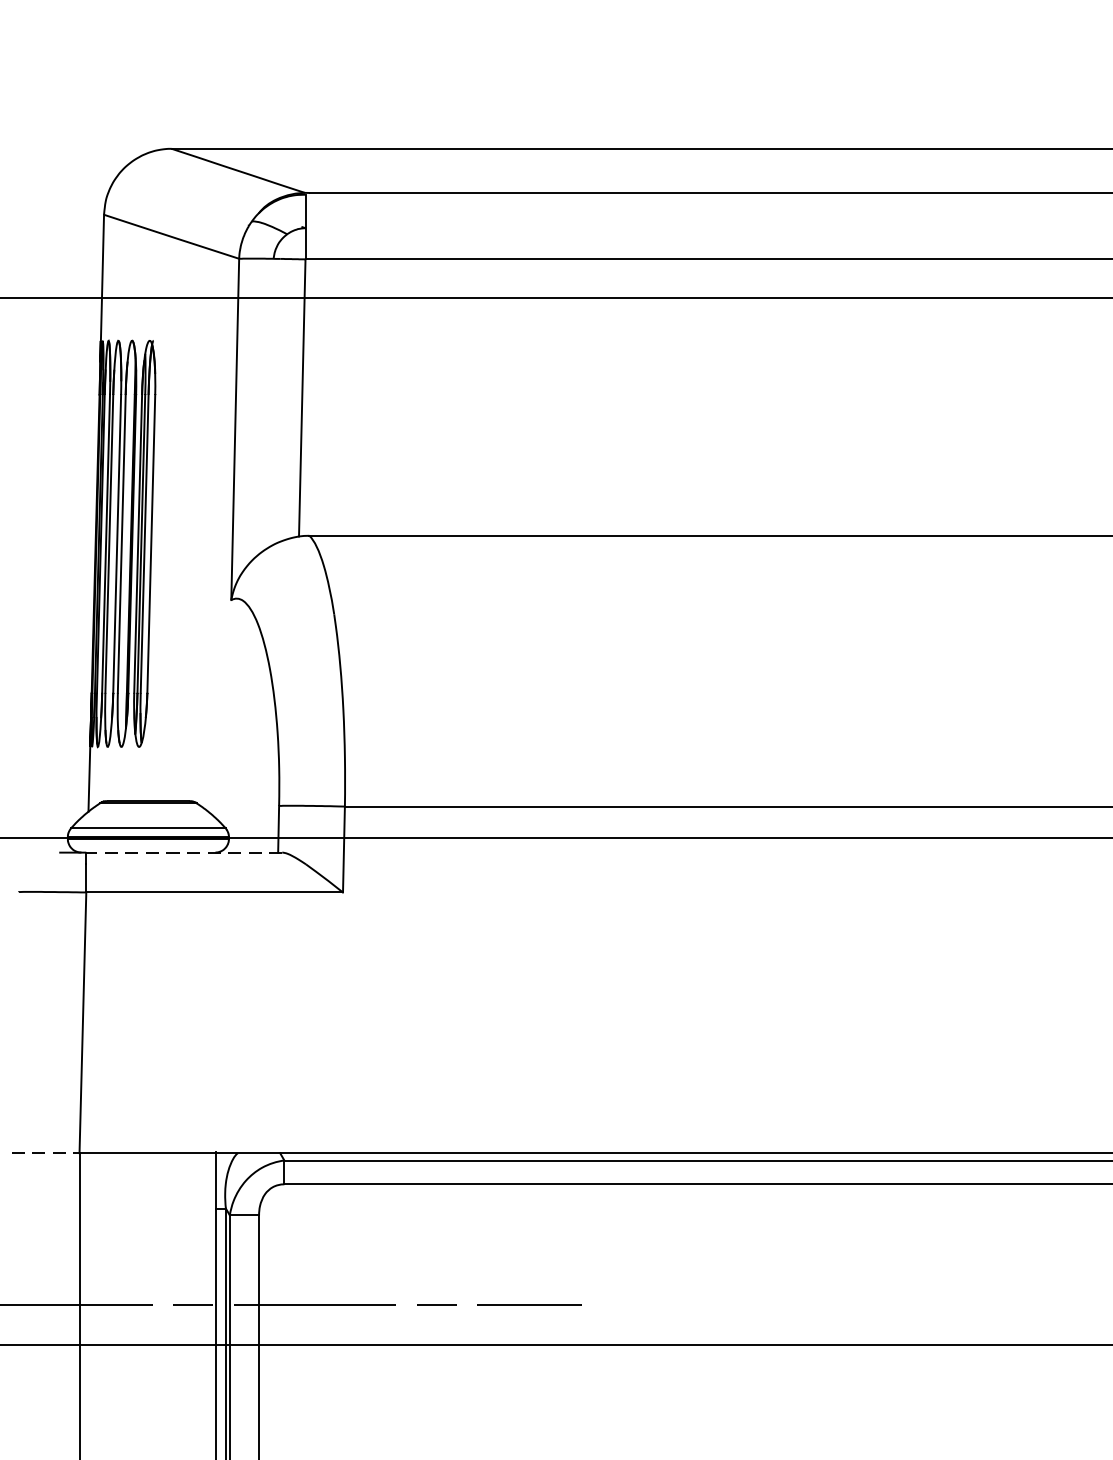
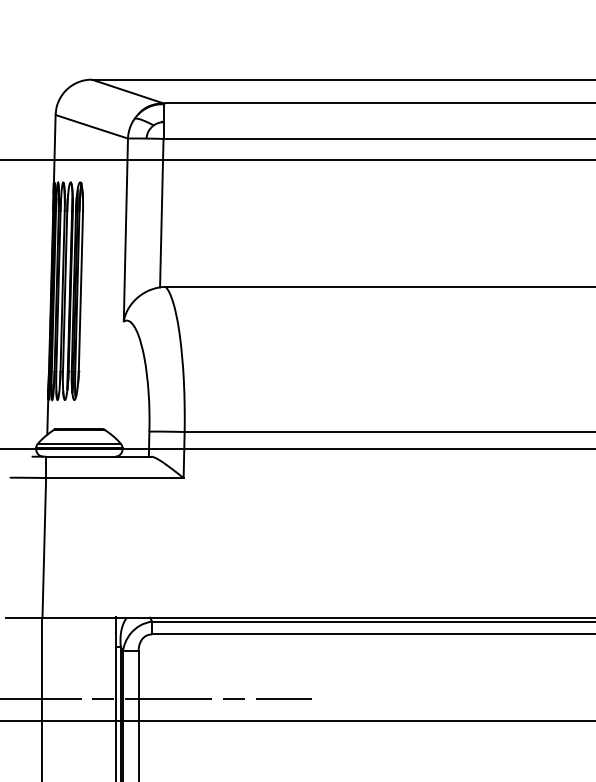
line: (184, 852) -> (98, 456), dashed -> solid
line: (45, 1152) -> (24, 617), dashed -> solid

